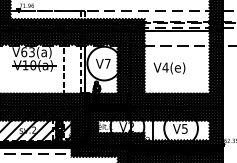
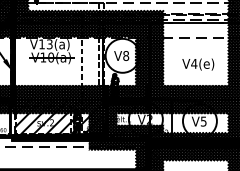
text: (24, 52) -> (42, 44), V63(a) -> V13(a)
text: (108, 64) -> (126, 56), V7 -> V8
text: (169, 68) -> (198, 64), moved

